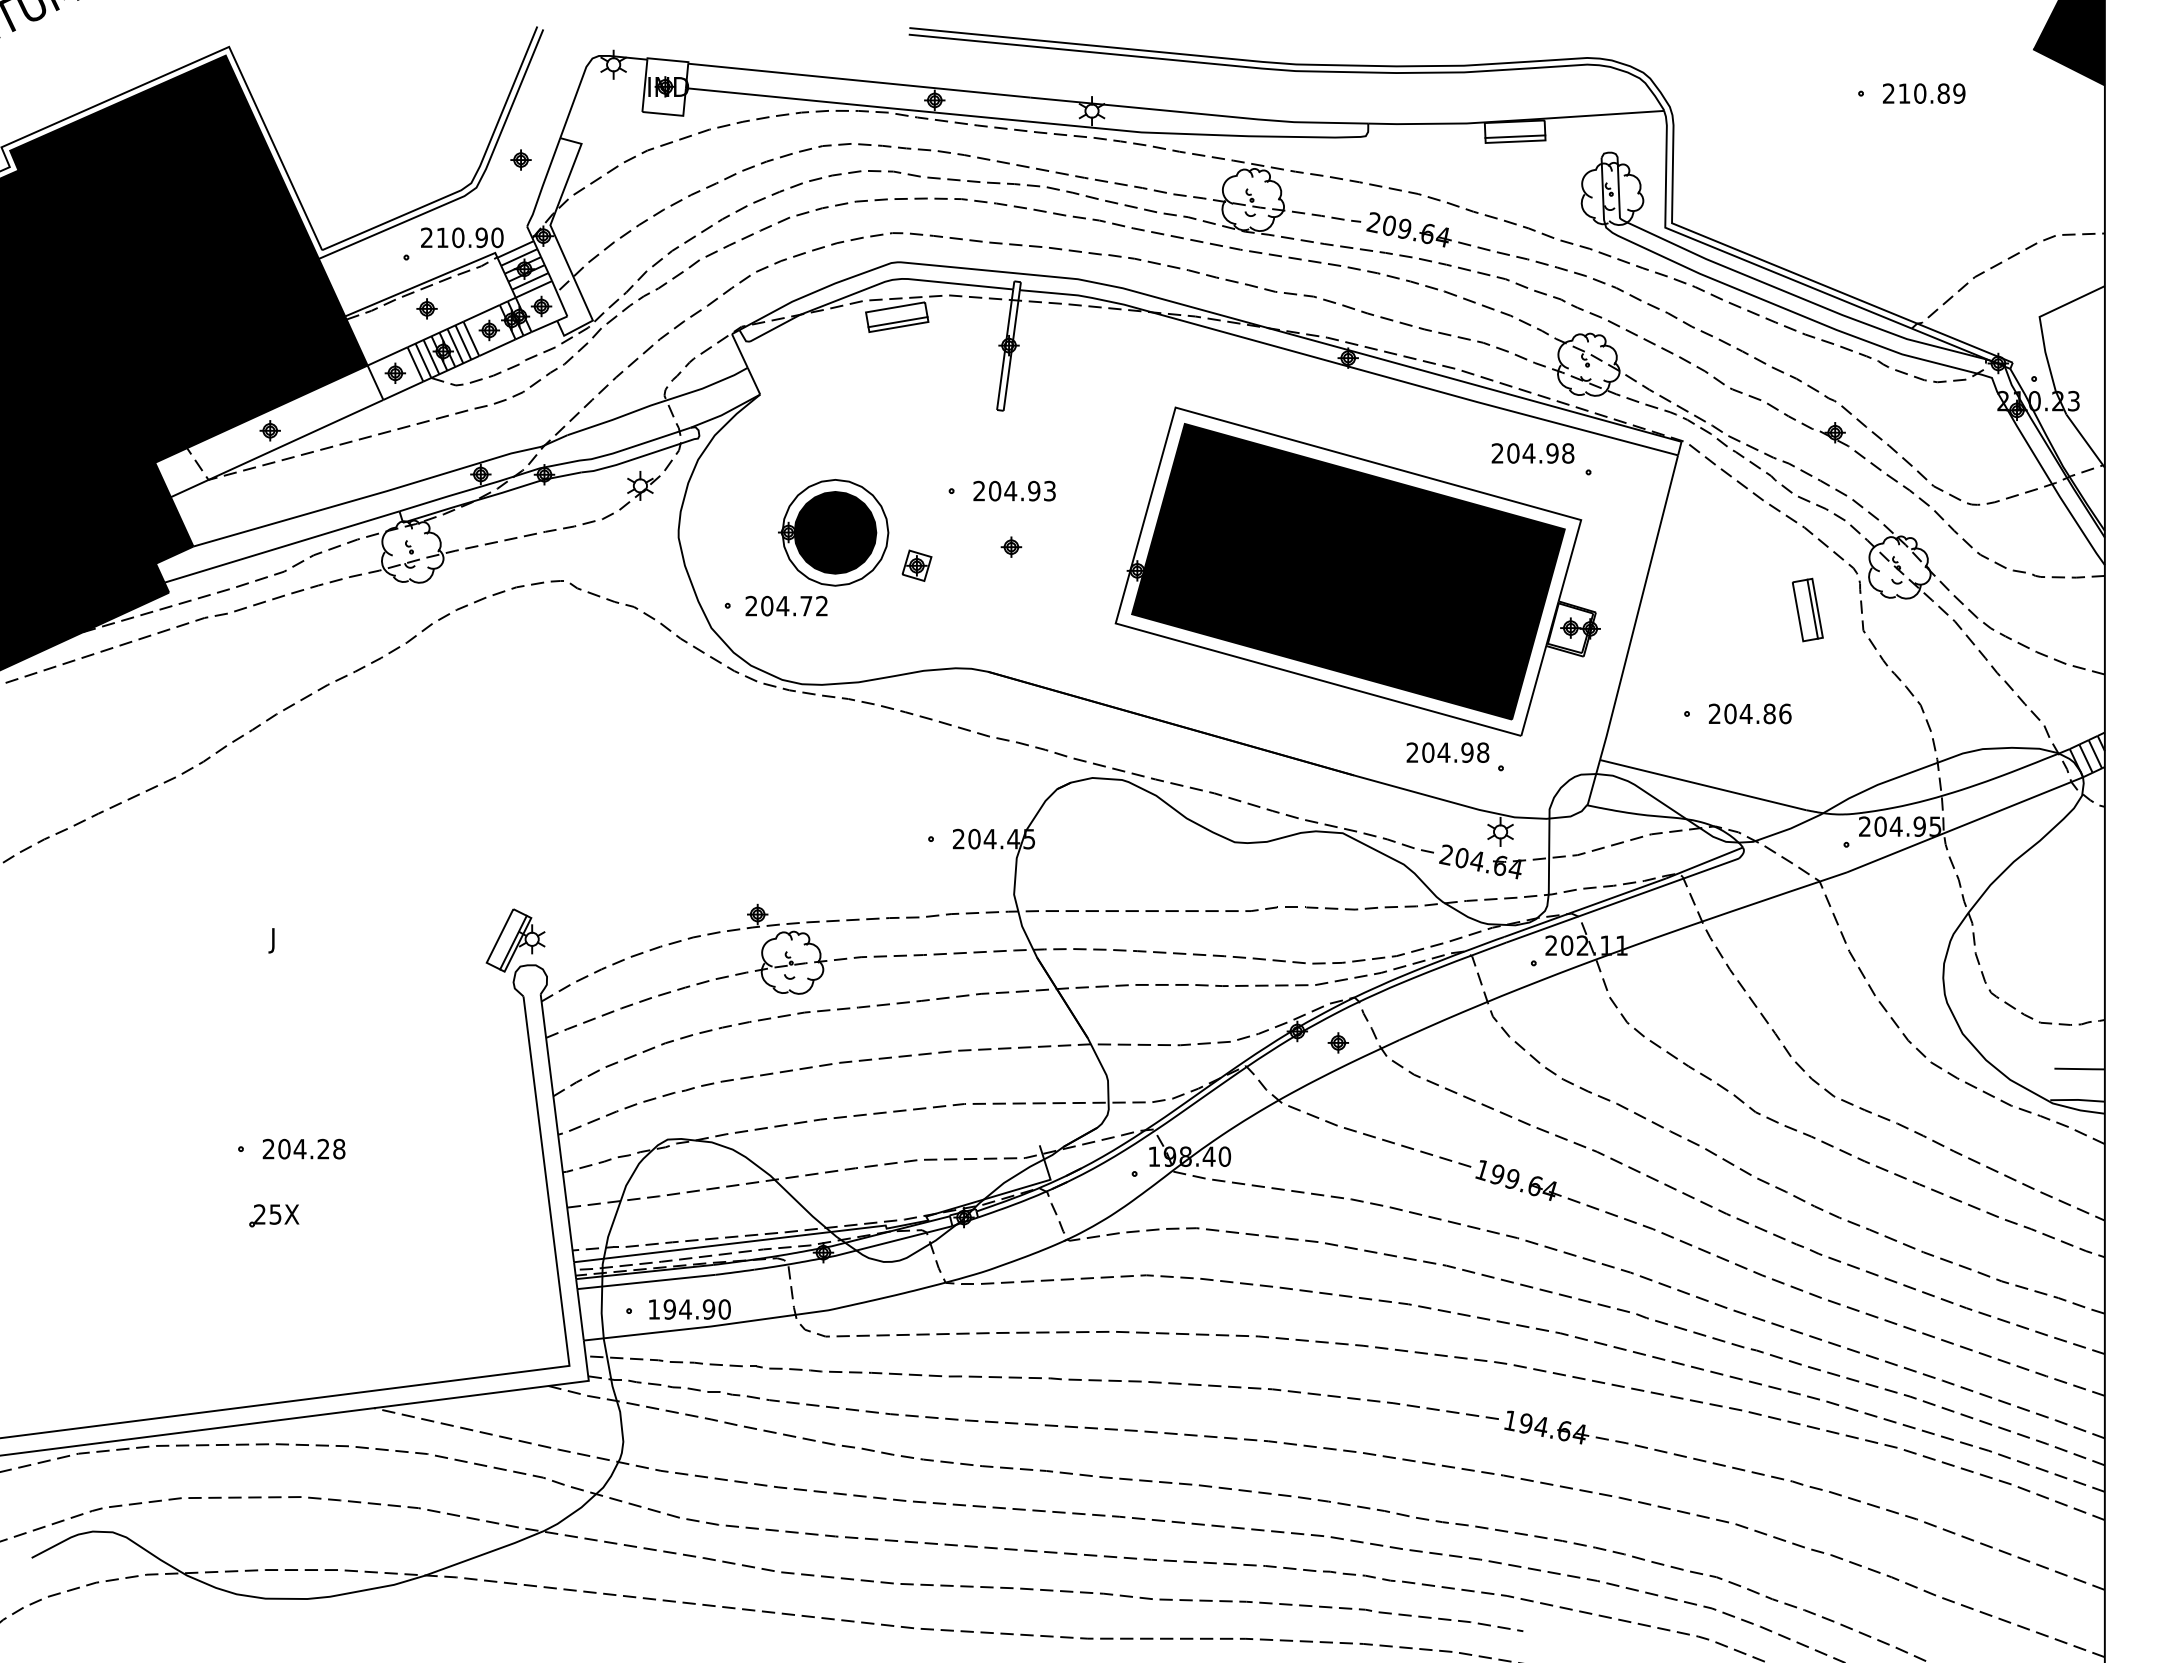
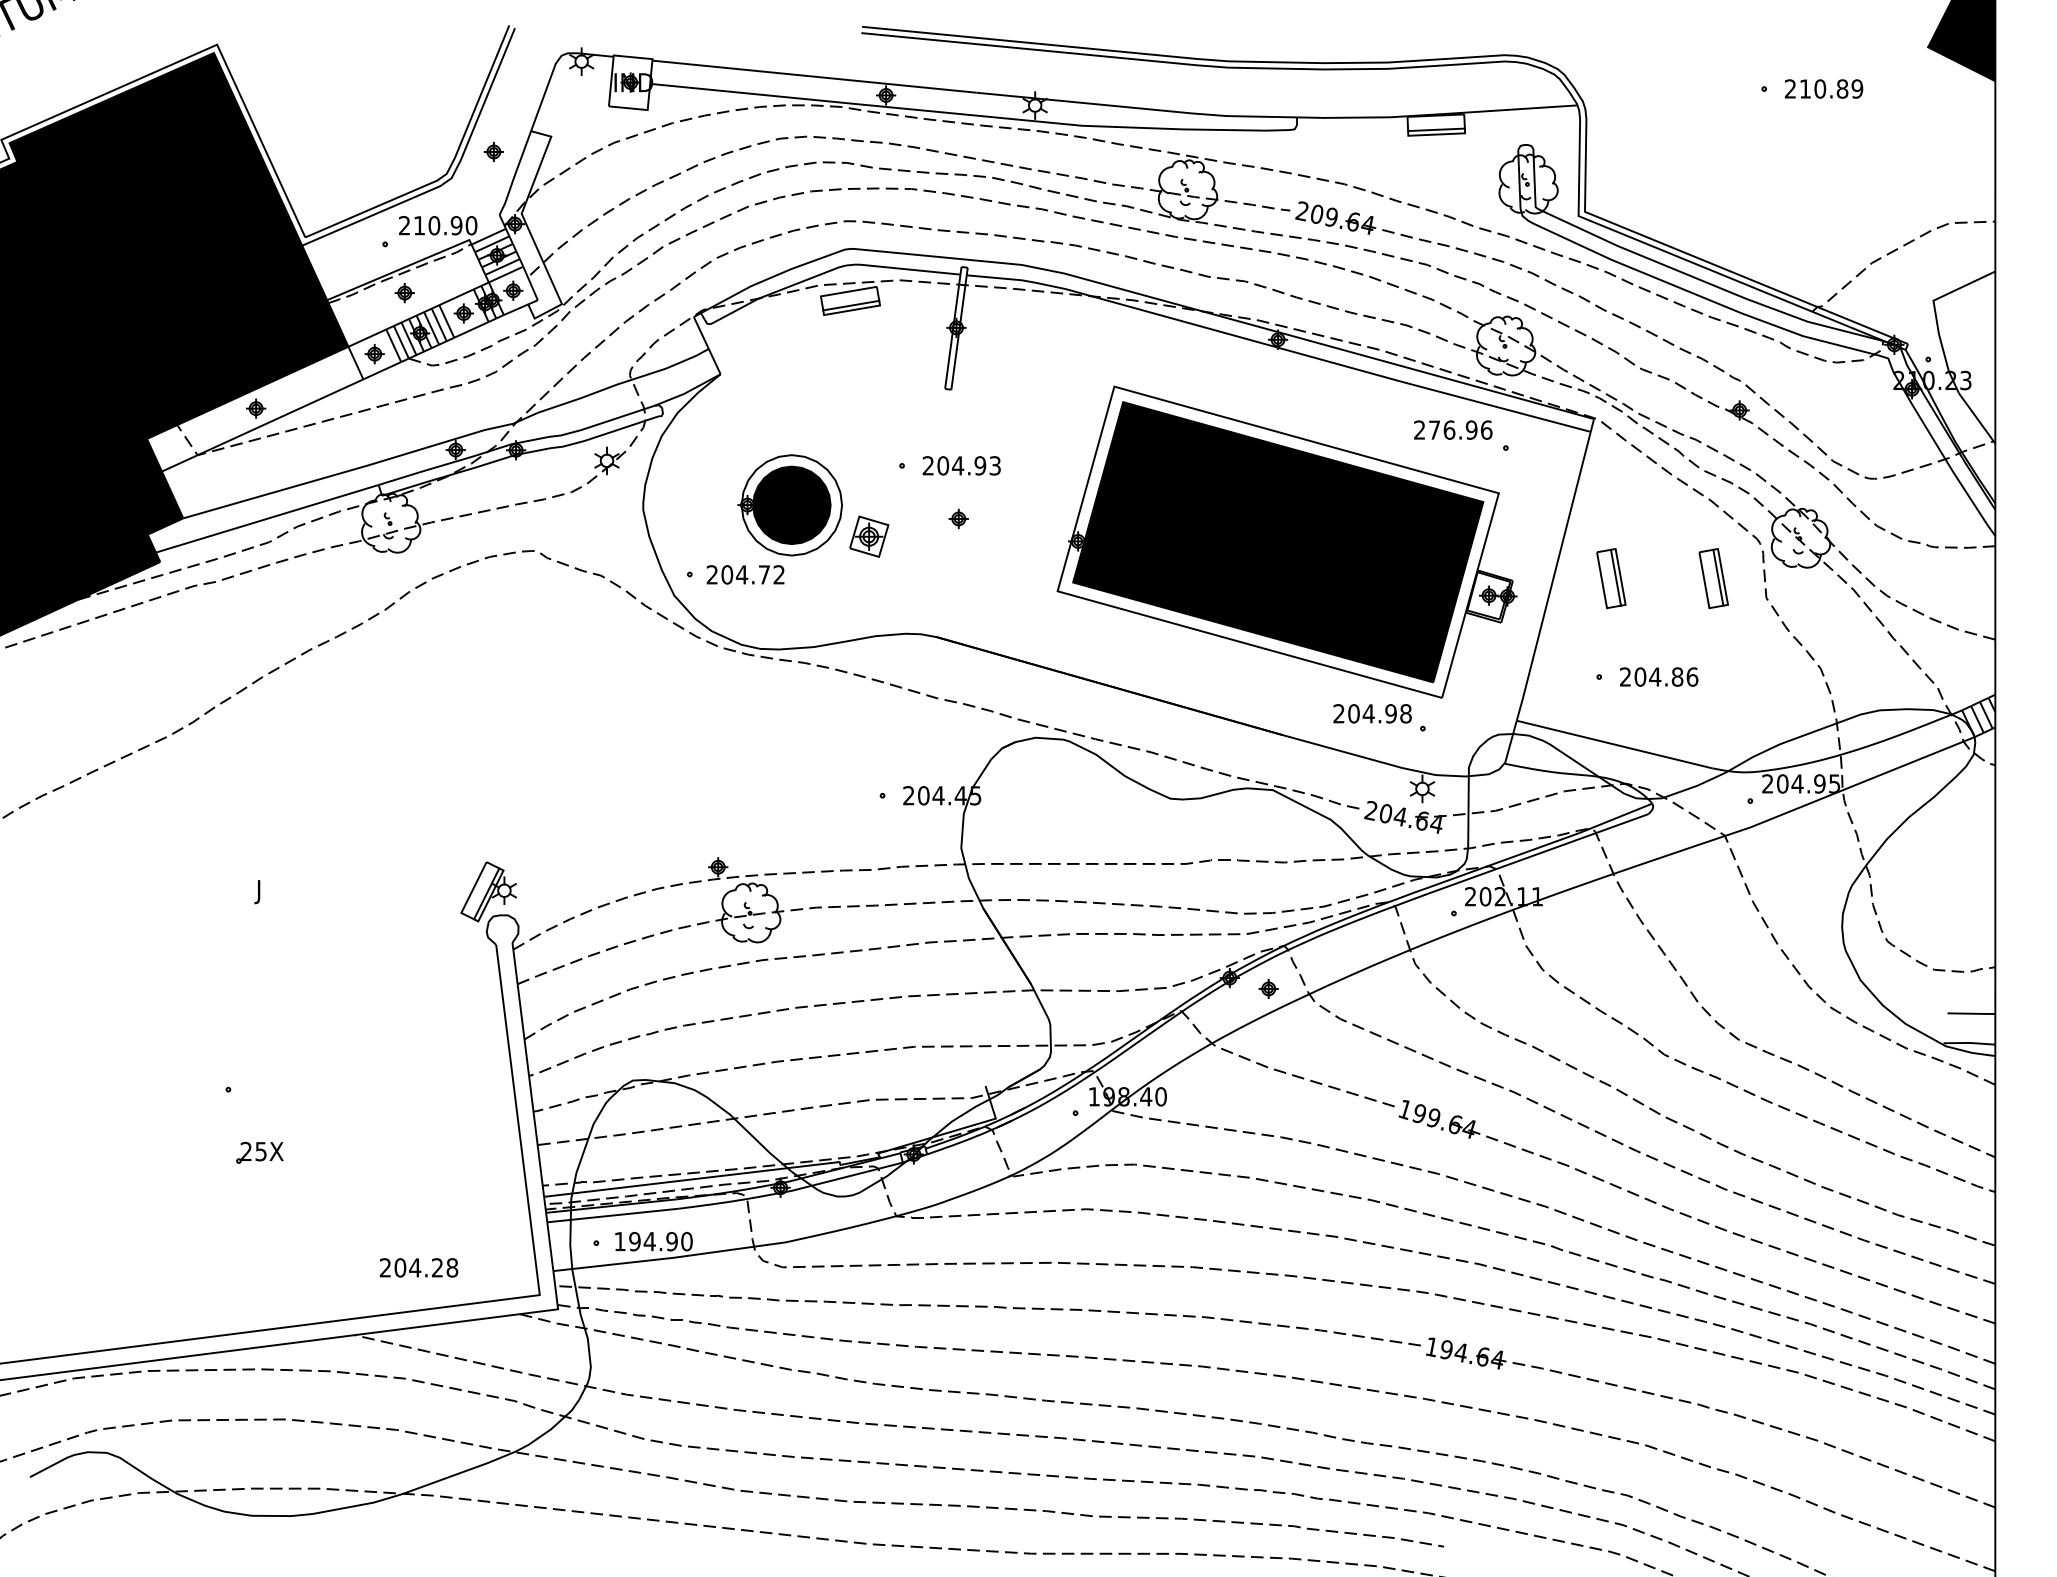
text: (1540, 453) -> (1460, 430), 204.98 -> 276.96
part: (916, 565) -> (868, 536), size x1.4
part: (1699, 609) -> (1611, 578), added
text: (303, 1148) -> (418, 1267), moved

